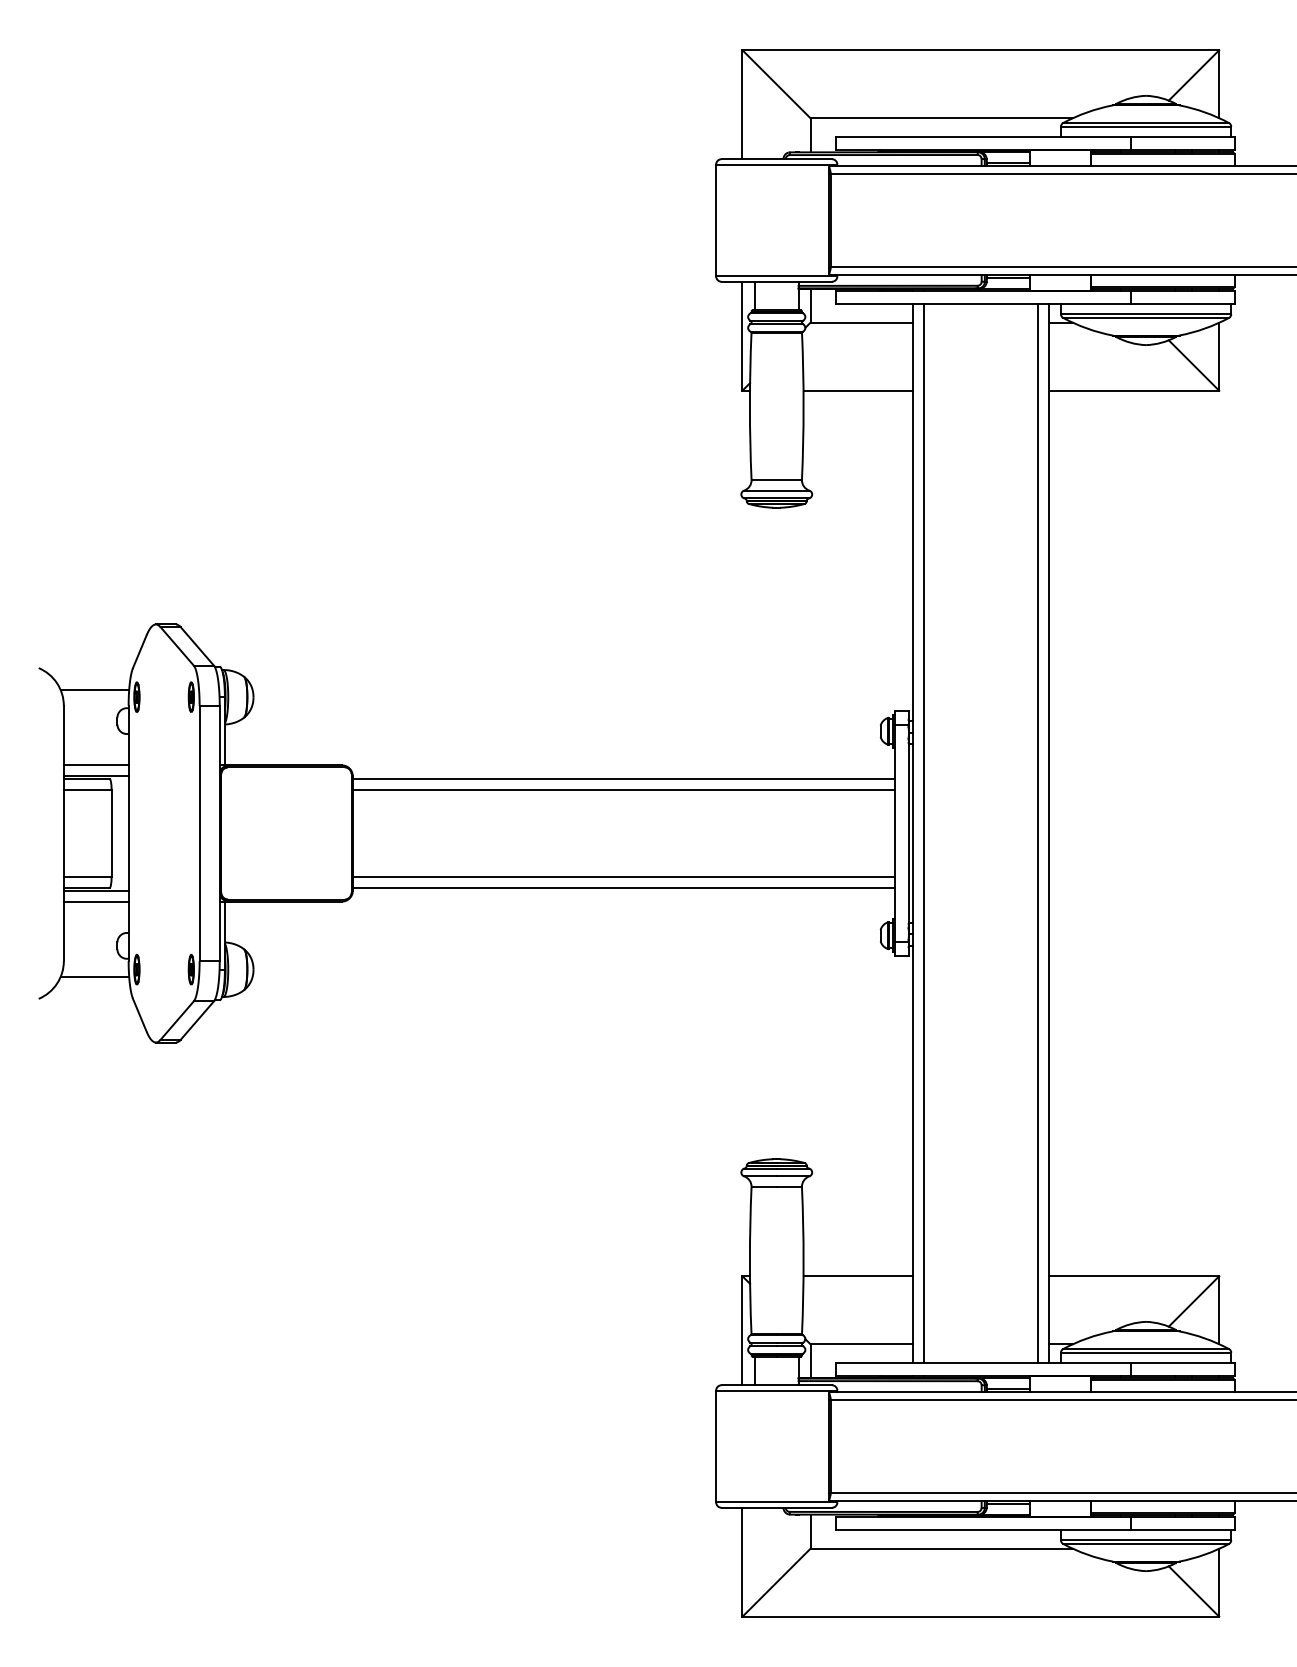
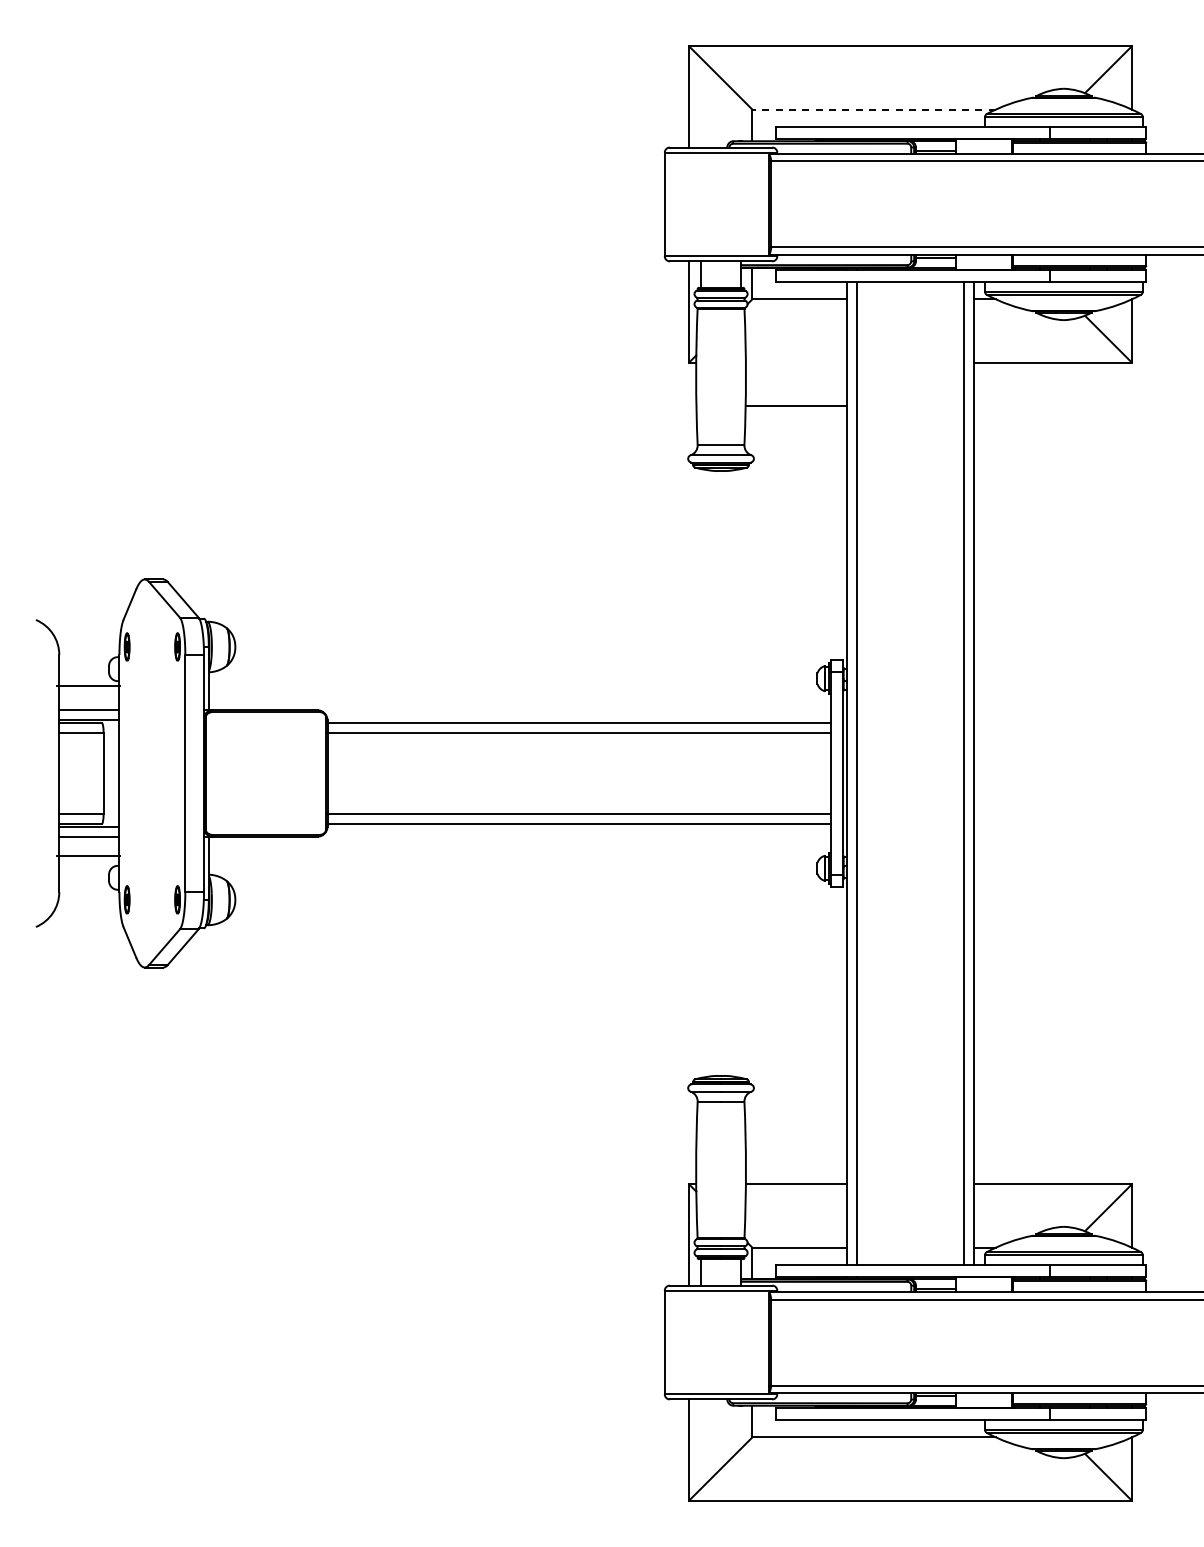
line: (942, 118) -> (874, 109), solid -> dashed
line: (858, 390) -> (796, 405), moved
line: (94, 690) -> (87, 685), moved
line: (94, 976) -> (87, 856), moved

